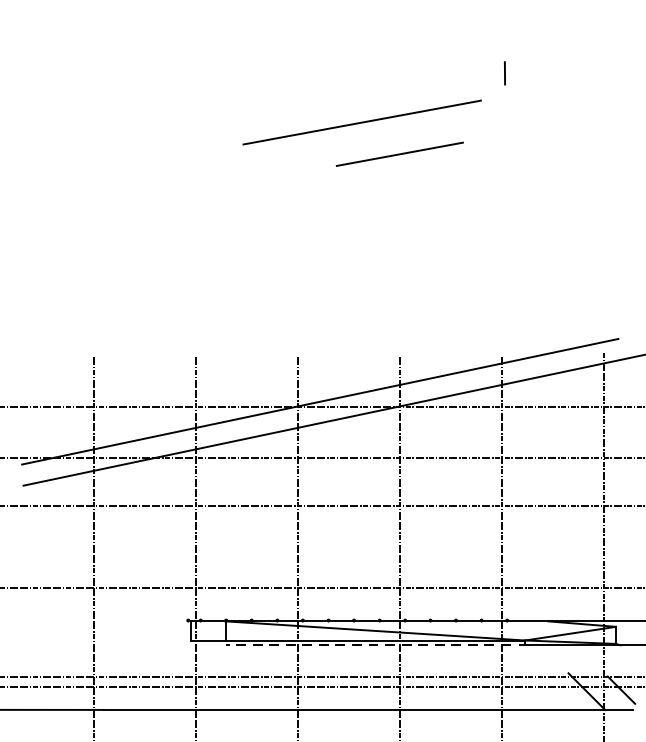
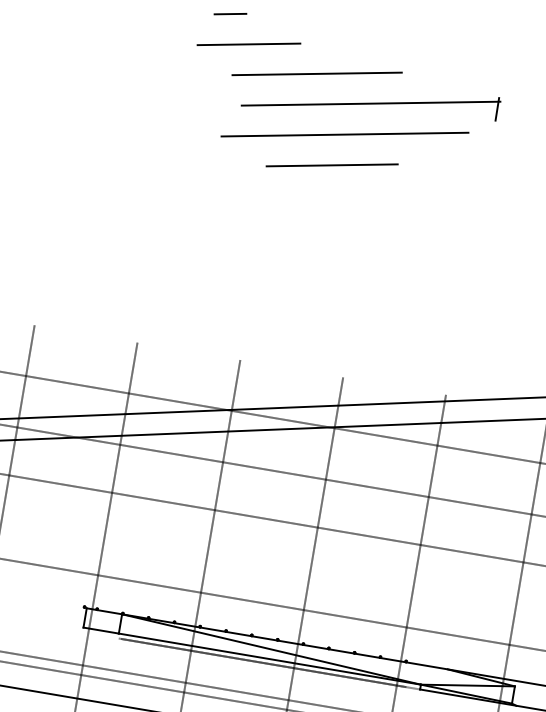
line: (231, 24) -> (229, 13), added
line: (254, 51) -> (248, 44), added
line: (325, 68) -> (317, 73), added
line: (381, 88) -> (370, 103), added
line: (399, 153) -> (331, 164), moved

